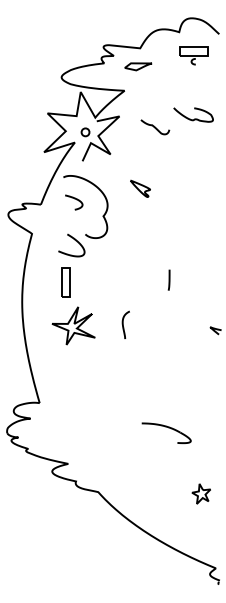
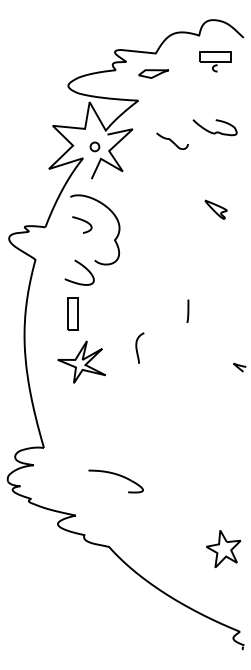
part: (139, 188) -> (215, 209), moved
curve: (123, 324) -> (137, 347), moved
part: (166, 427) -> (116, 475), moved
part: (201, 493) -> (223, 548), size x1.67

